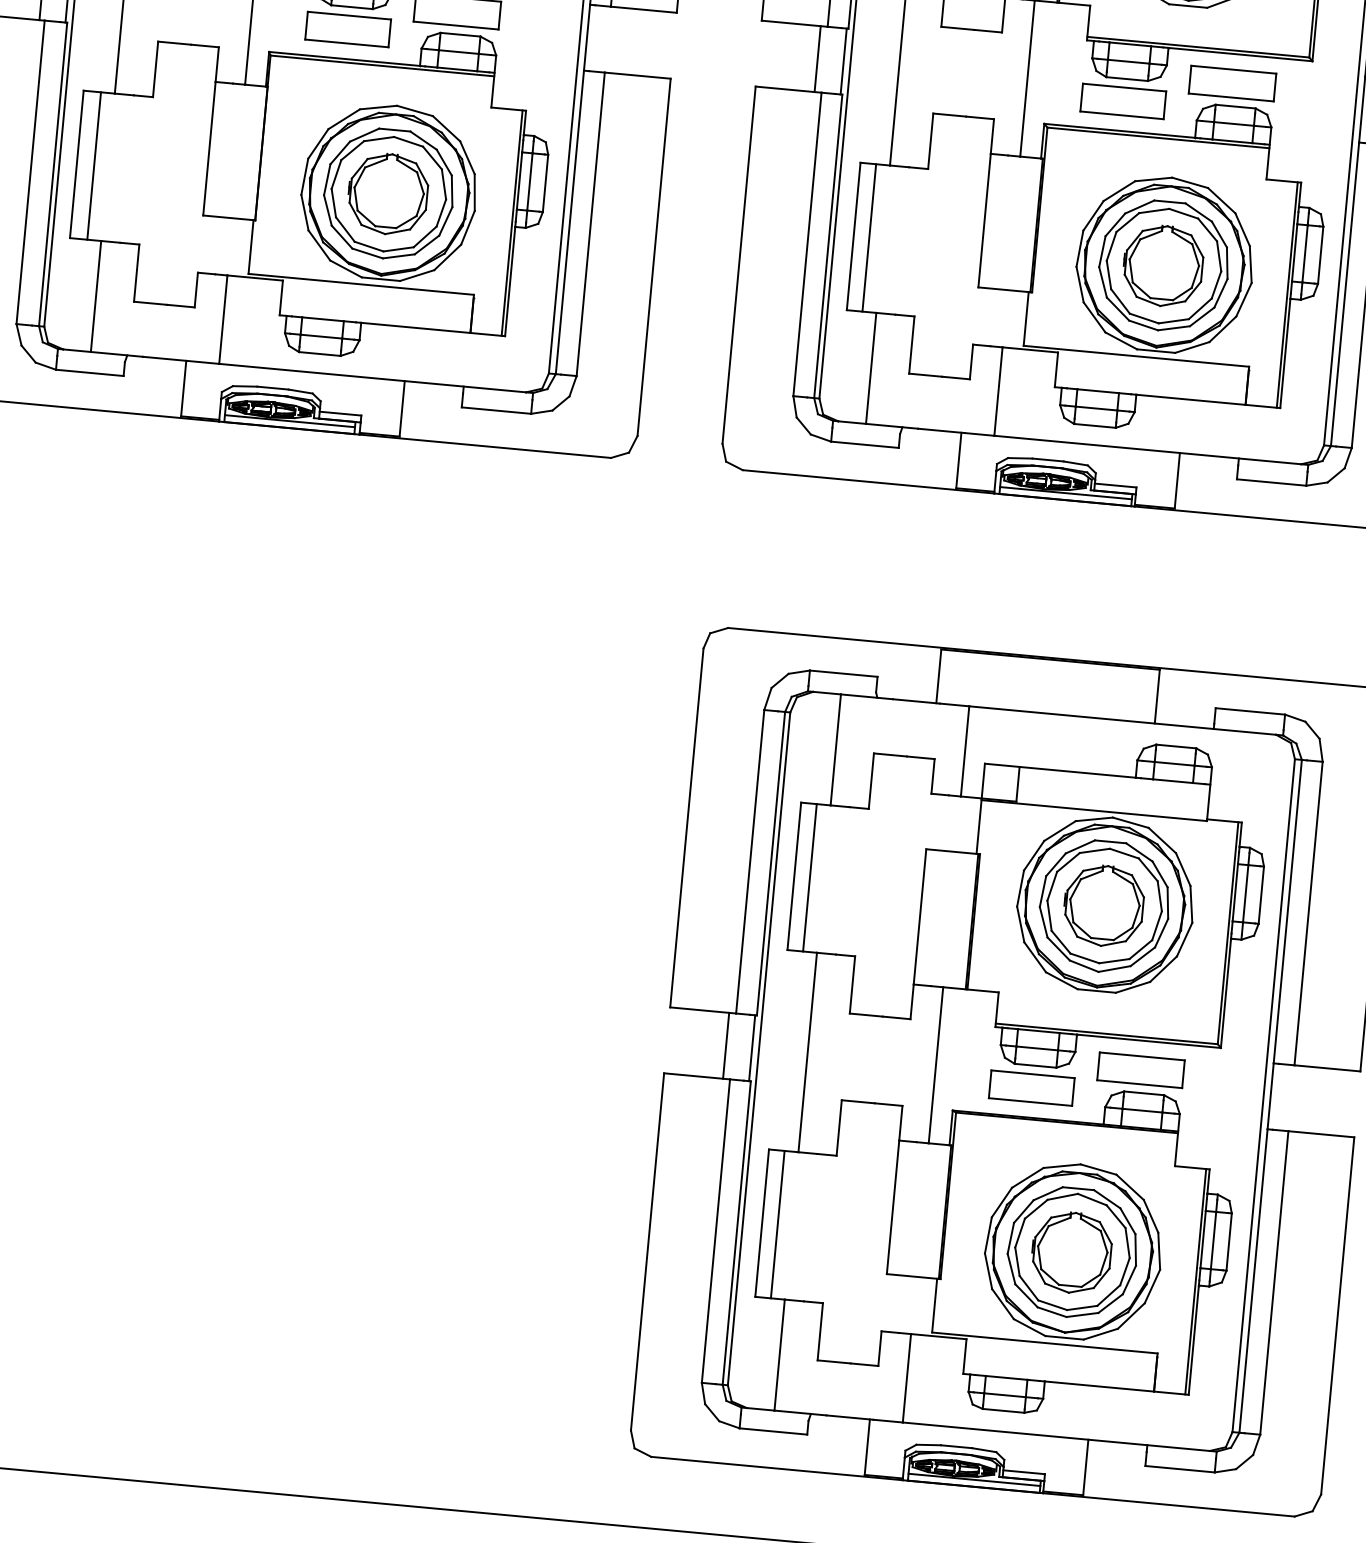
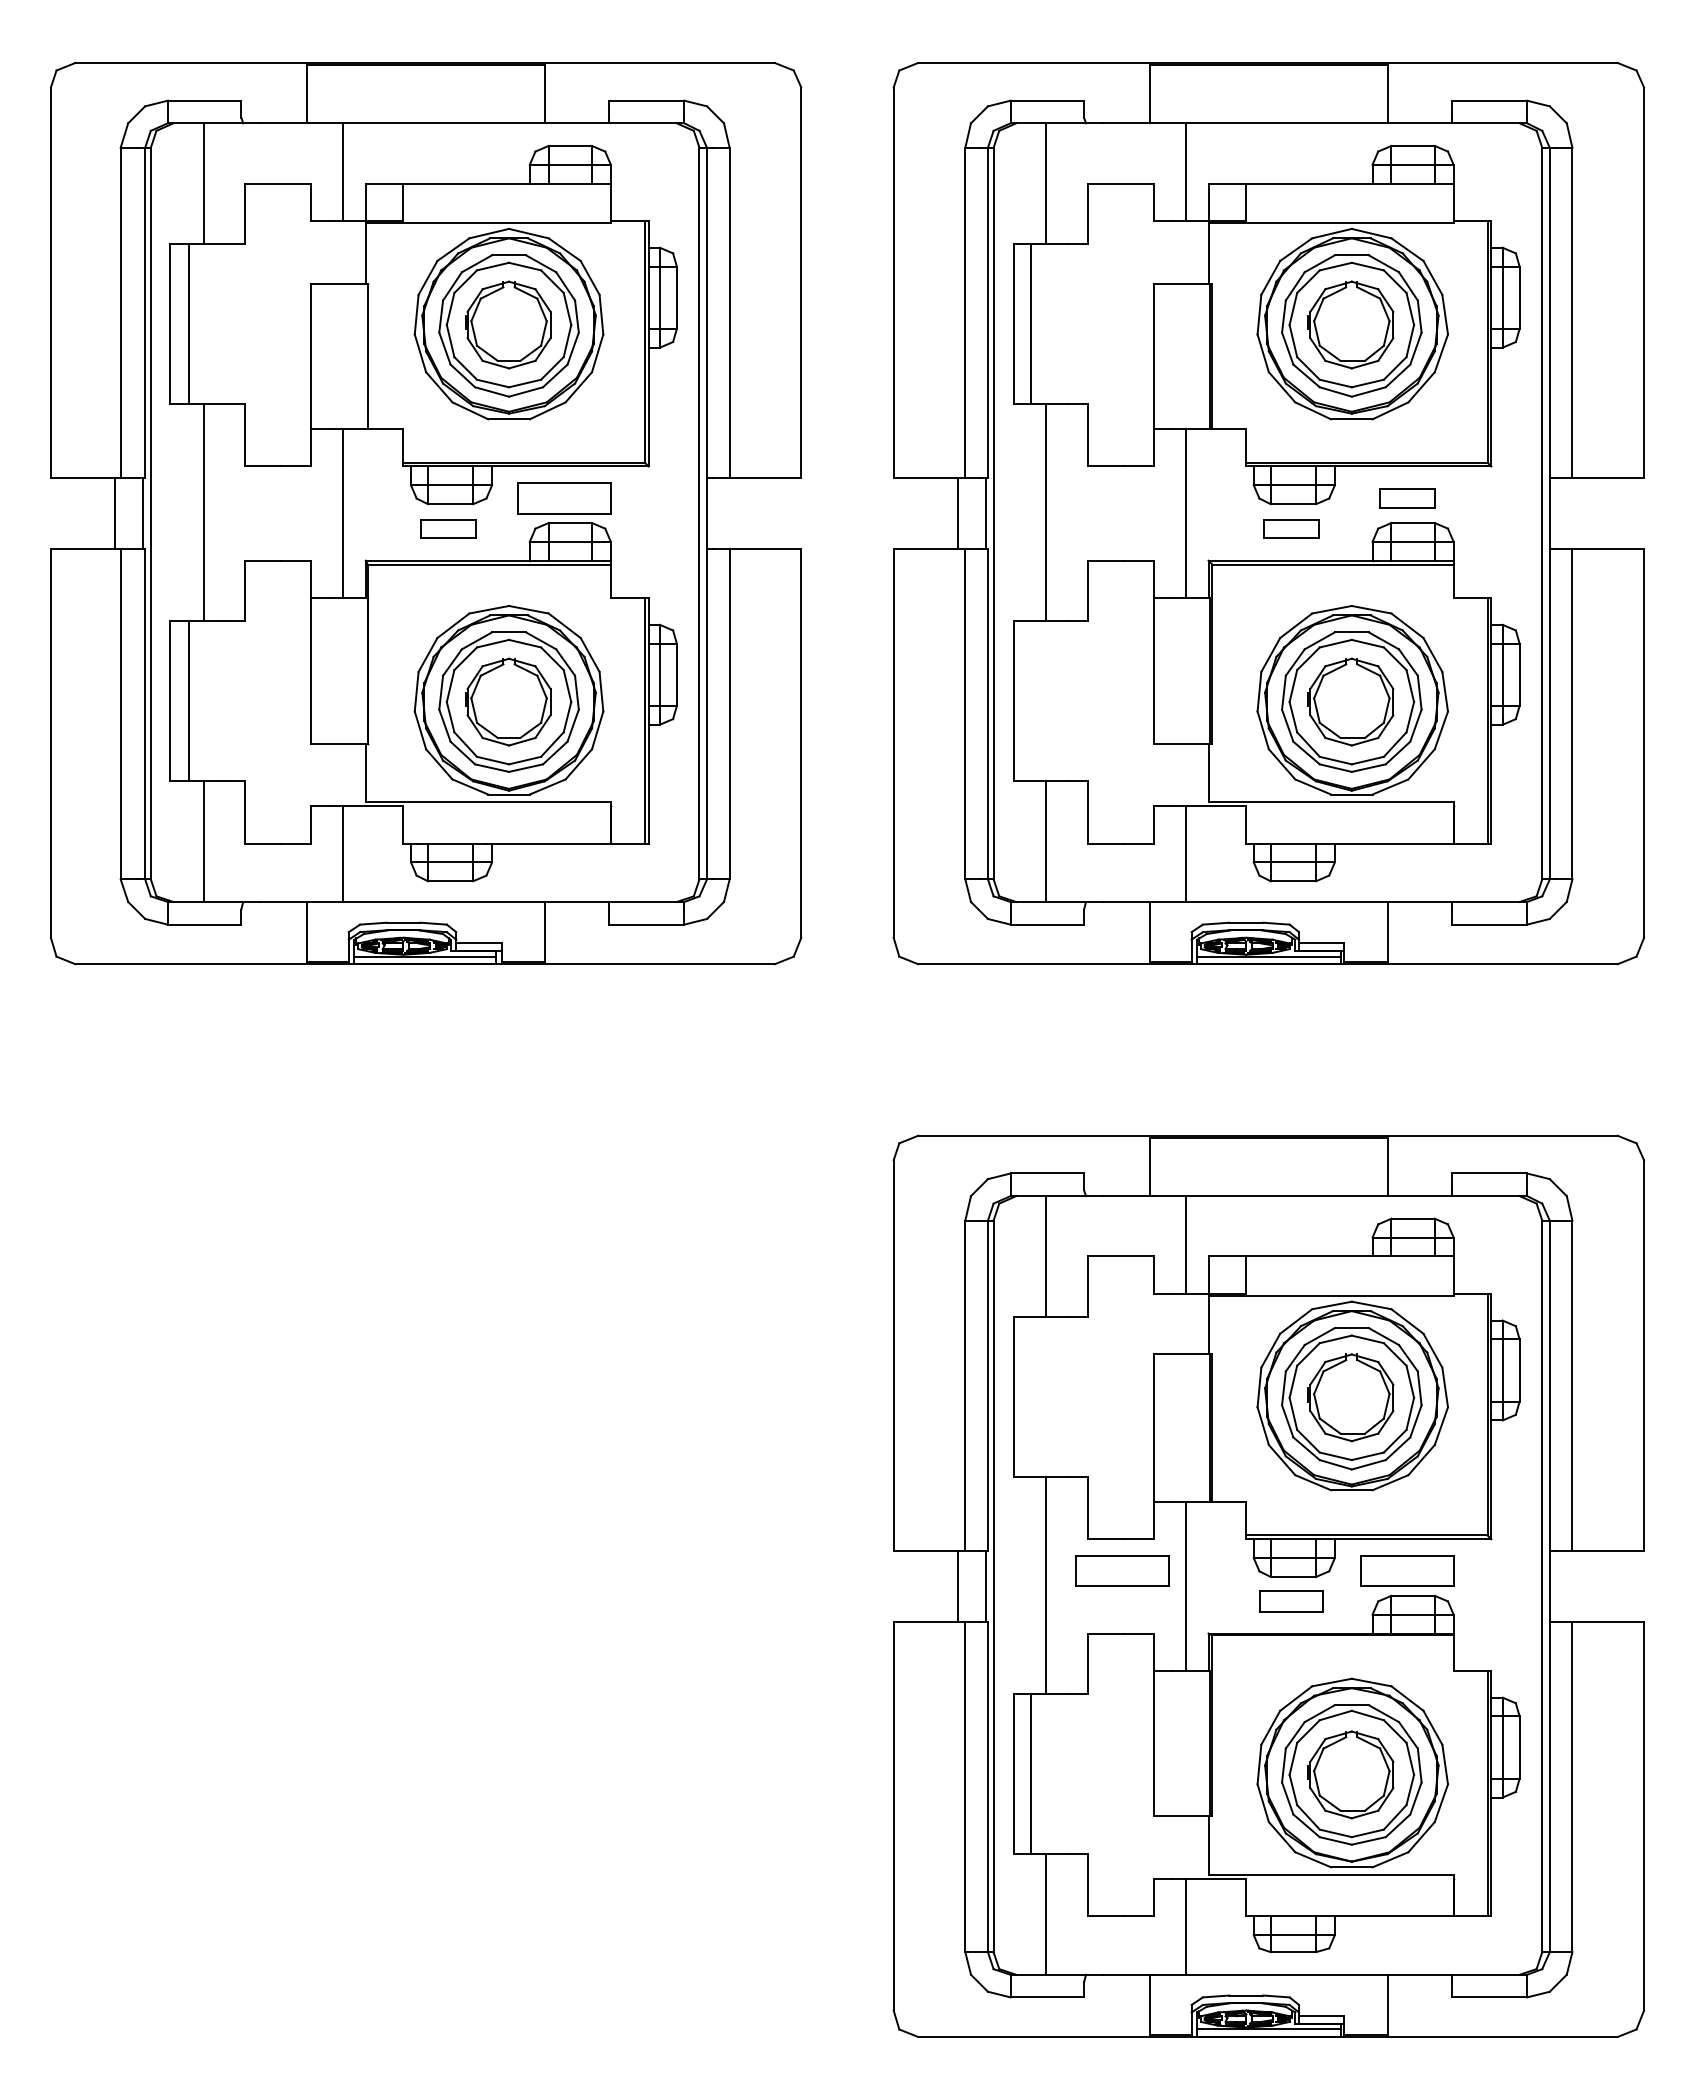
part: (347, 29) -> (448, 528), size x0.6
part: (1232, 83) -> (1407, 498), size x0.6
part: (1123, 101) -> (1291, 528), size x0.6
line: (869, 238) -> (1031, 701), removed
line: (810, 877) -> (1031, 1396), removed
part: (878, 1045) -> (1122, 1570), added
part: (1031, 1088) -> (1291, 1601), size x0.7

